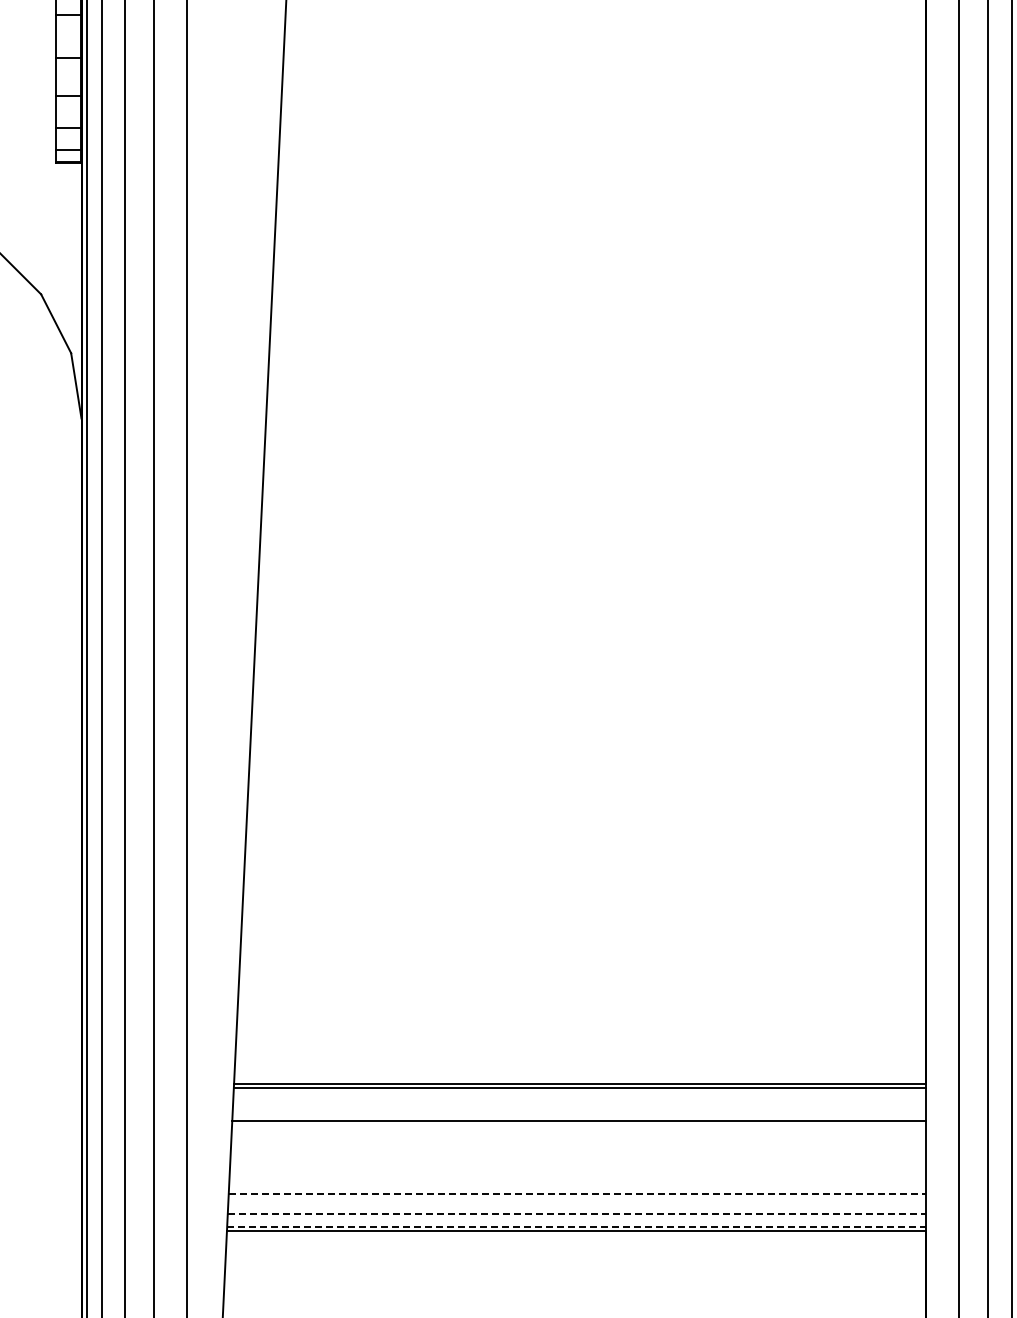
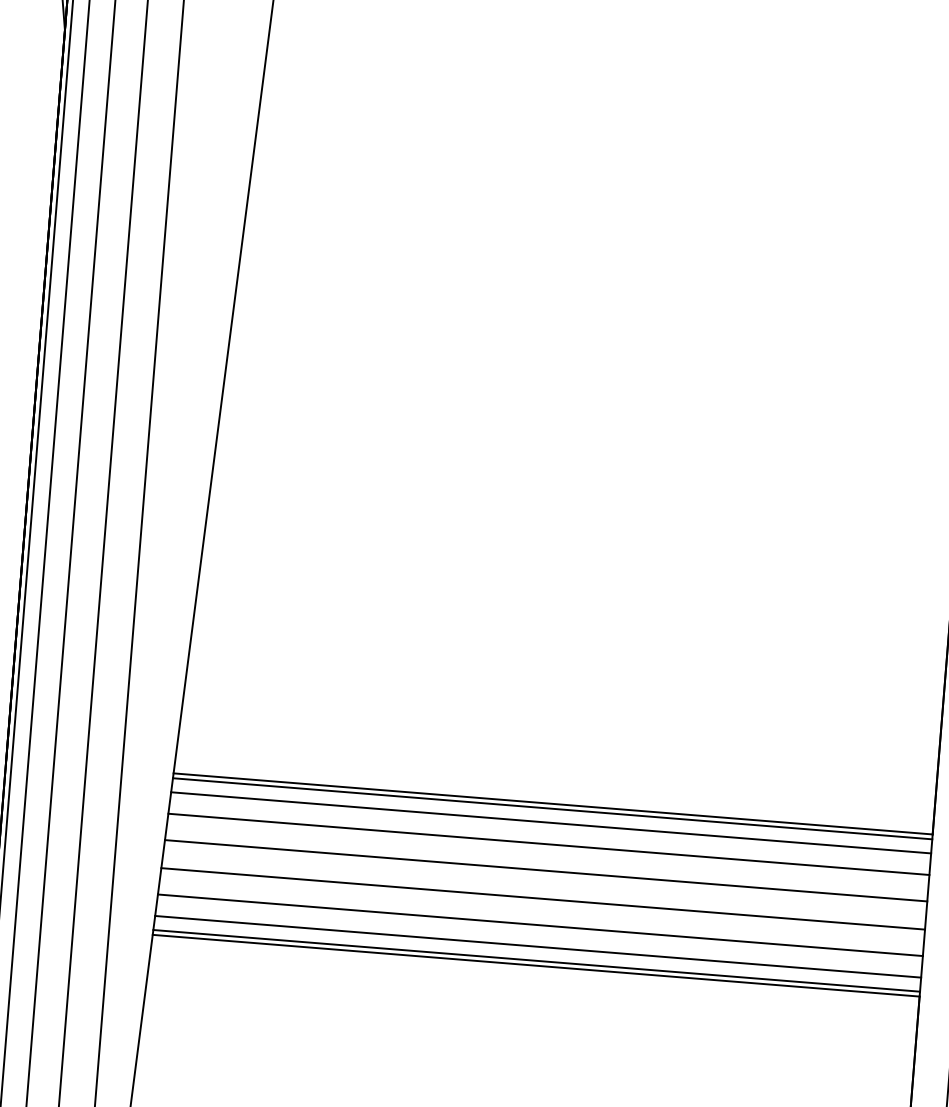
line: (579, 1100) -> (550, 822), added
line: (578, 1144) -> (546, 870), added
line: (577, 1170) -> (542, 898), added
line: (577, 1194) -> (540, 925), dashed -> solid
line: (577, 1214) -> (538, 947), dashed -> solid
line: (577, 1226) -> (537, 960), dashed -> solid

